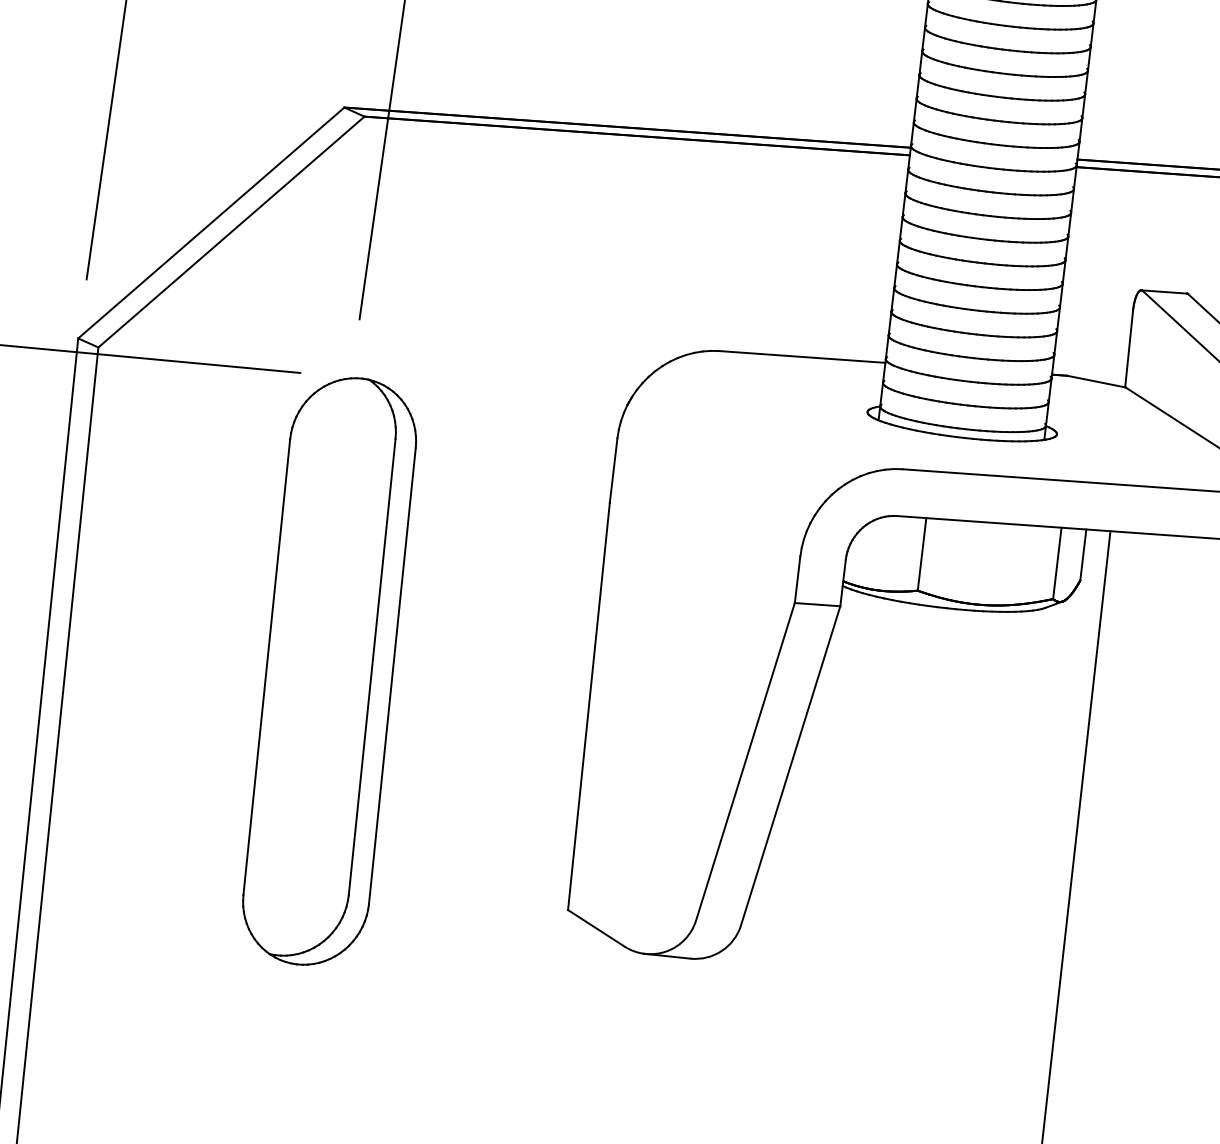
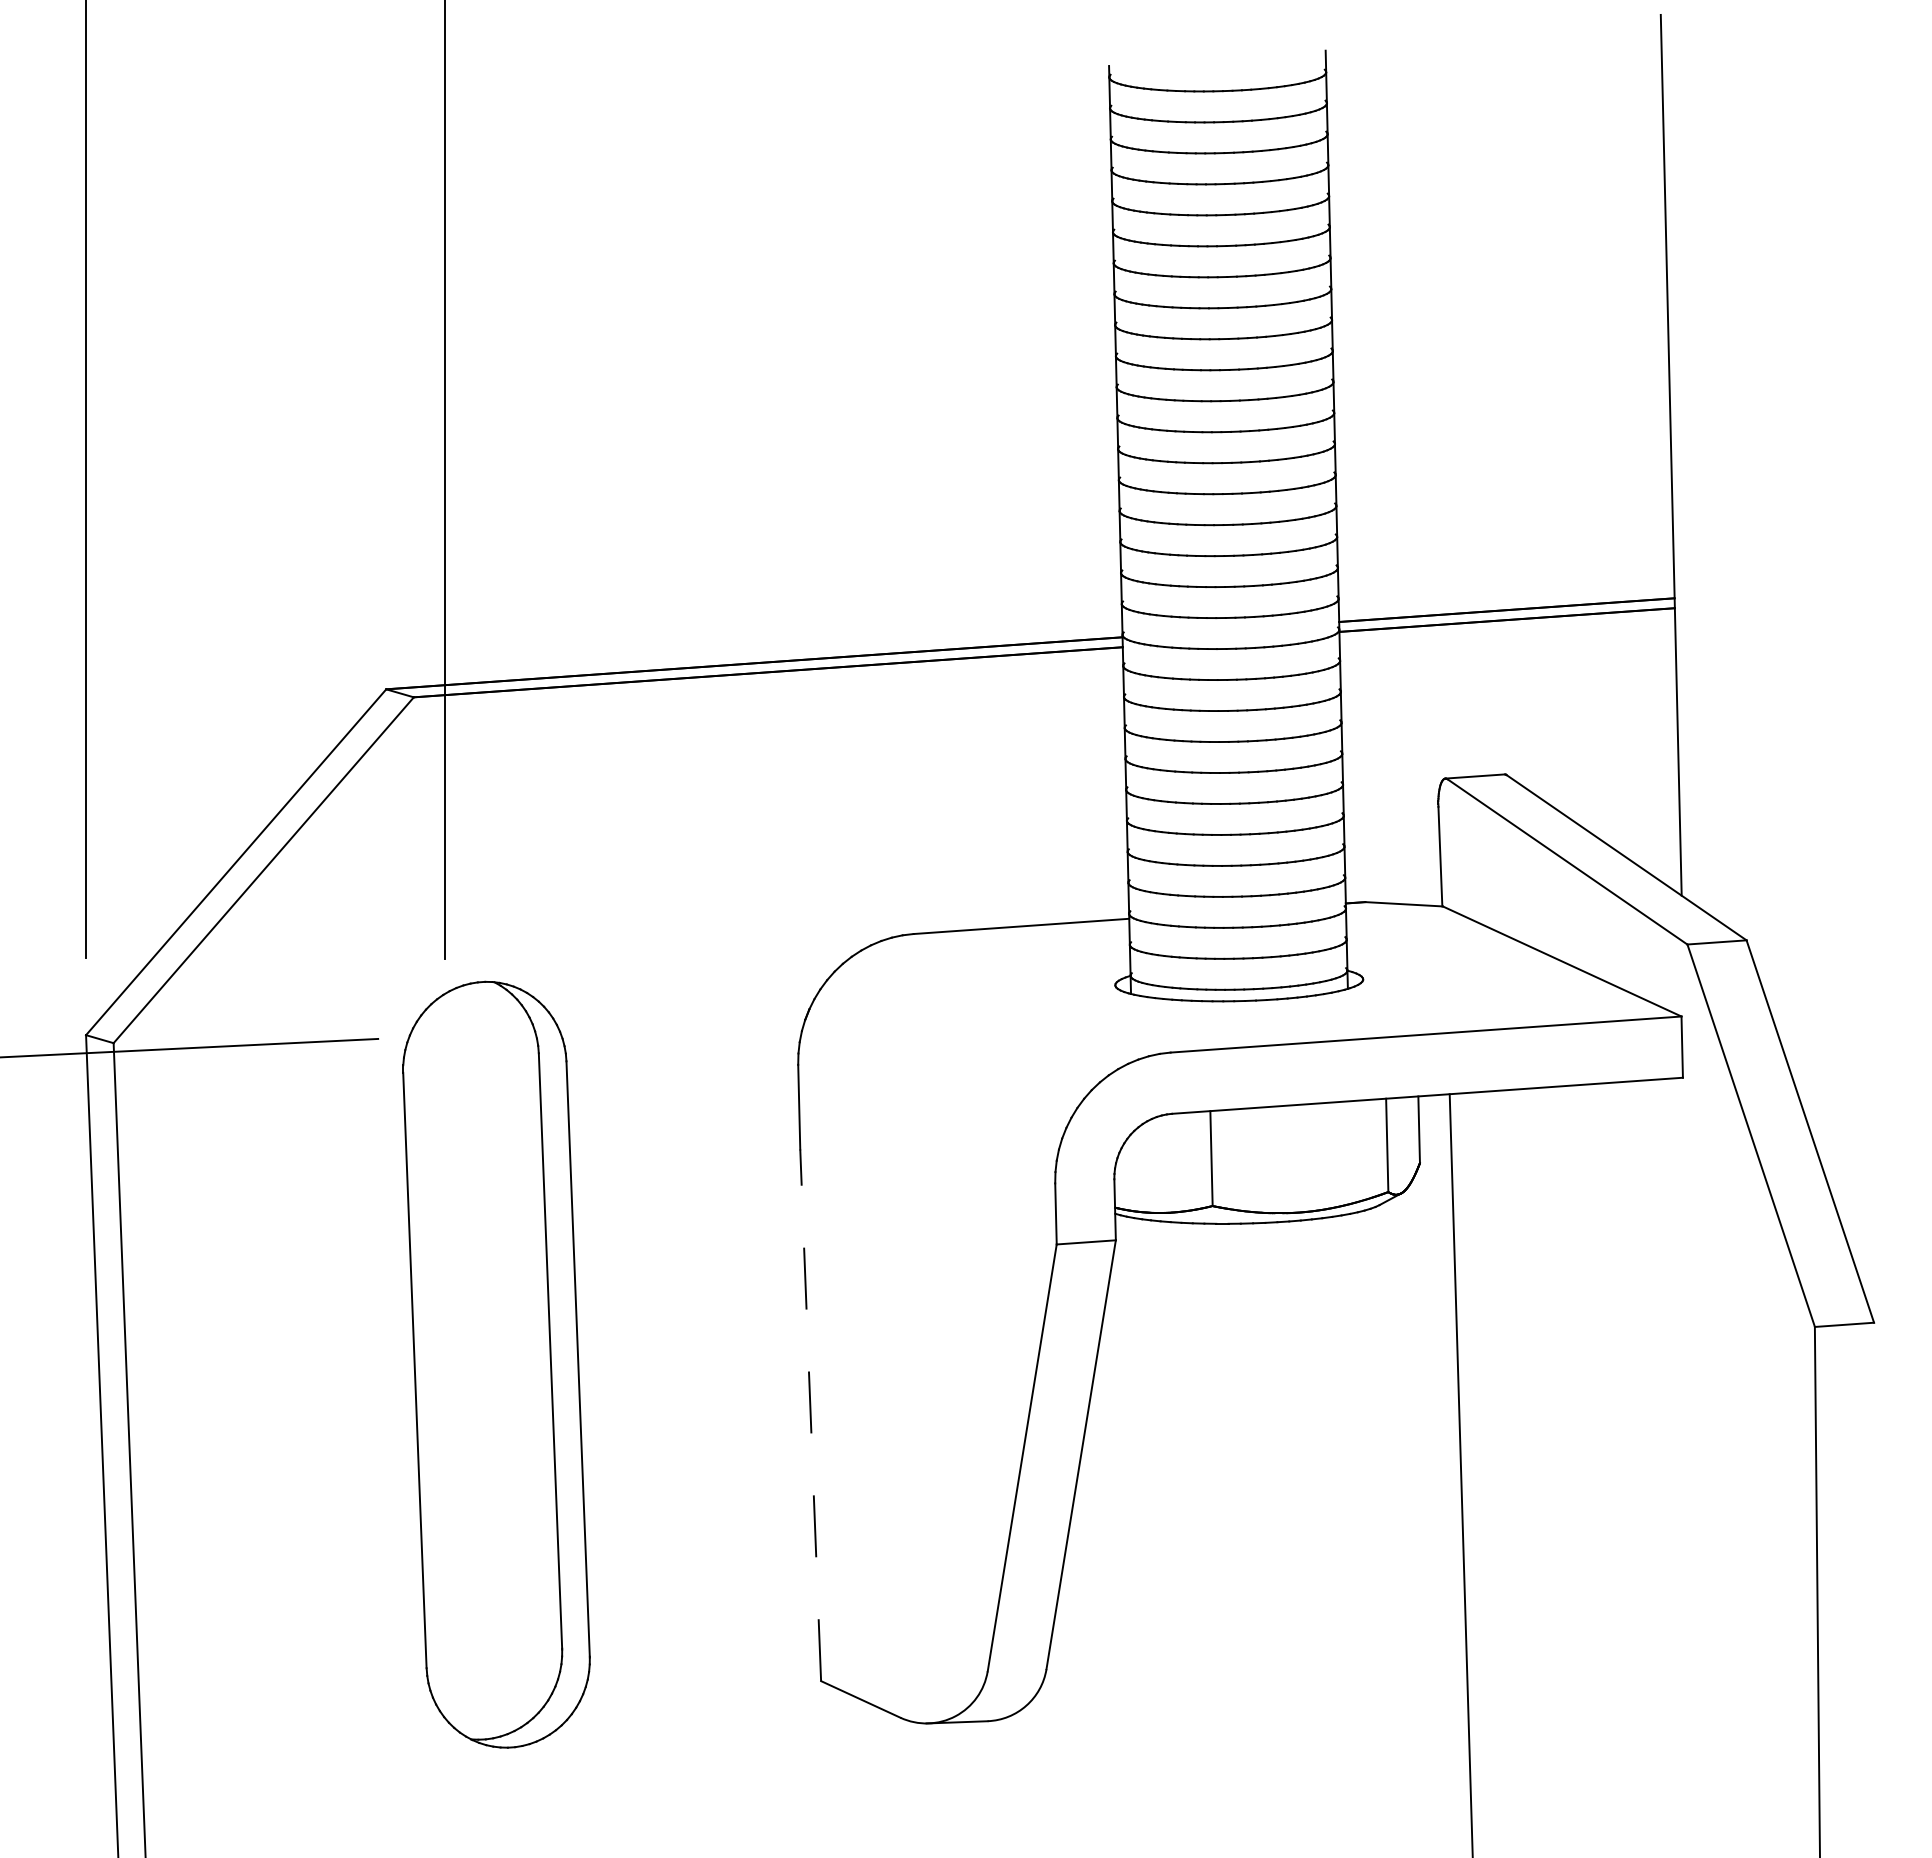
part: (329, 671) -> (496, 1364), moved
line: (588, 705) -> (810, 1414), solid -> dashed

